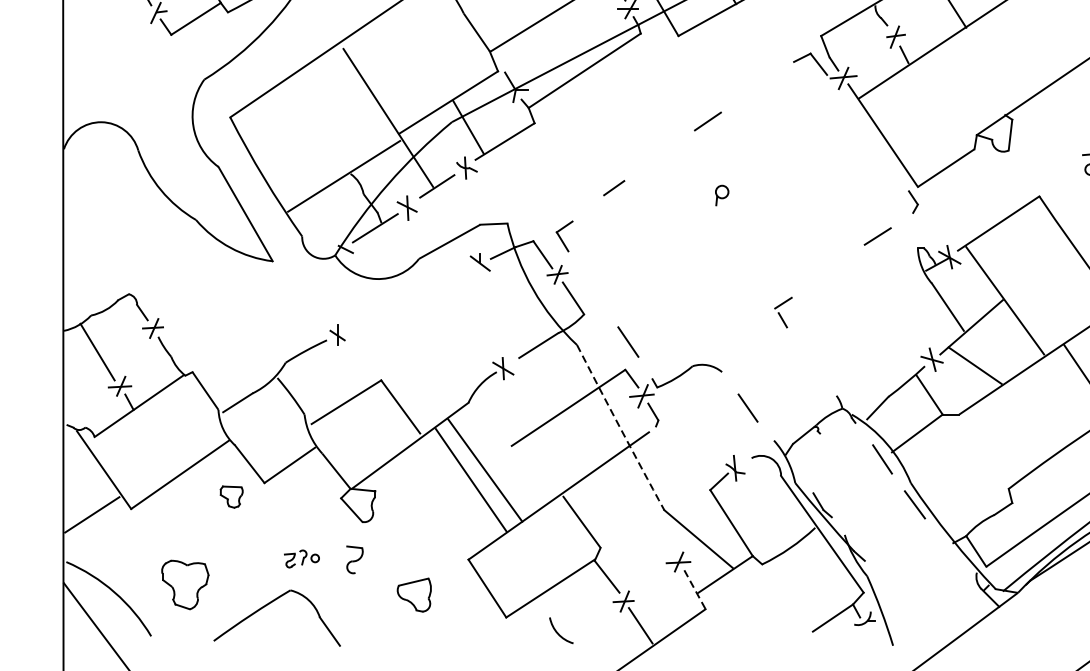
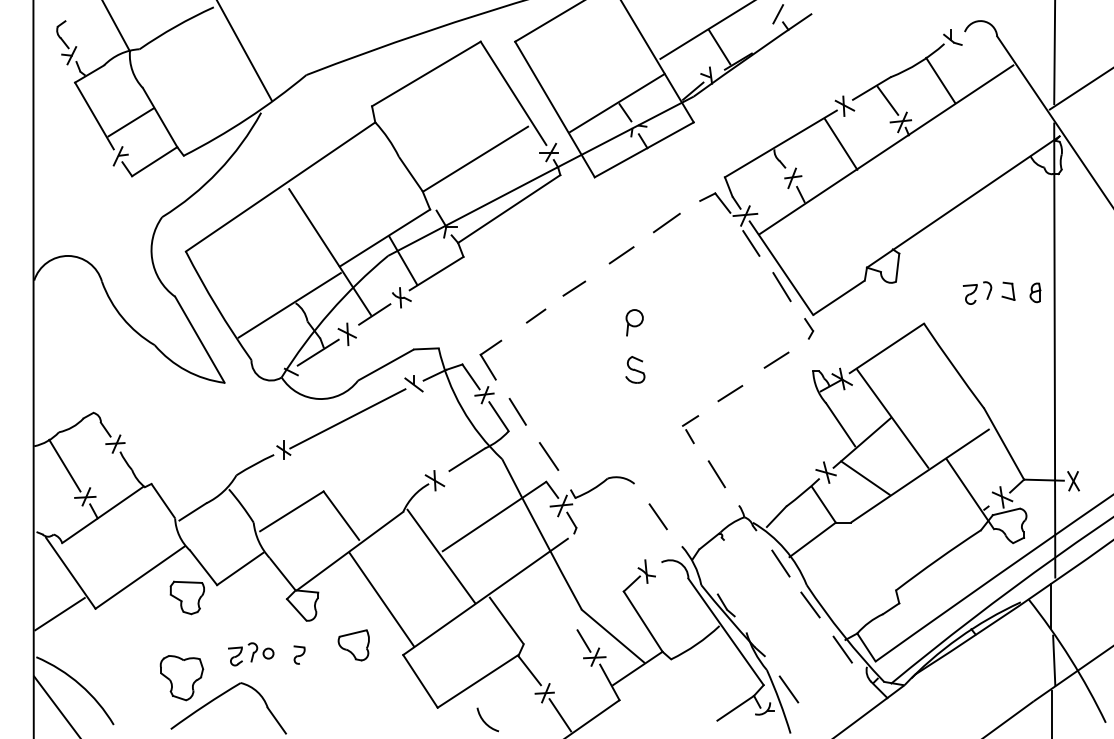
line: (757, 85) -> (666, 222), added
line: (850, 108) -> (751, 243), added
line: (883, 156) -> (781, 287), added
line: (656, 157) -> (574, 288), added
part: (722, 195) -> (634, 322), size x1.43
part: (564, 235) -> (490, 359), size x1.43
part: (723, 246) -> (635, 369), added
line: (827, 273) -> (730, 393), added
line: (593, 292) -> (517, 411), added
line: (407, 300) -> (347, 418), added
line: (811, 361) -> (716, 474), added
arc: (620, 427) -> (541, 534), dashed -> solid
line: (485, 470) -> (441, 556), moved
line: (470, 480) -> (381, 599), moved
part: (230, 496) -> (186, 597), size x1.67
line: (666, 543) -> (583, 640), added
line: (950, 553) -> (842, 649), added
part: (302, 559) -> (251, 654), size x1.43
part: (354, 559) -> (299, 654), size x0.71
part: (184, 585) -> (181, 678), moved
line: (695, 589) -> (610, 682), dashed -> solid
part: (413, 595) -> (353, 645), moved
line: (890, 597) -> (788, 689), added

